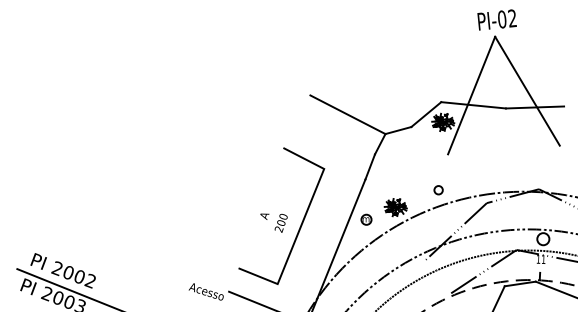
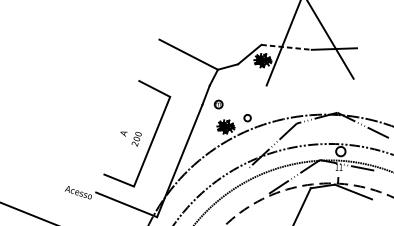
line: (474, 105) -> (287, 47), solid -> dashed
circle: (438, 190) -> (247, 118), moved
part: (366, 219) -> (218, 104), moved

